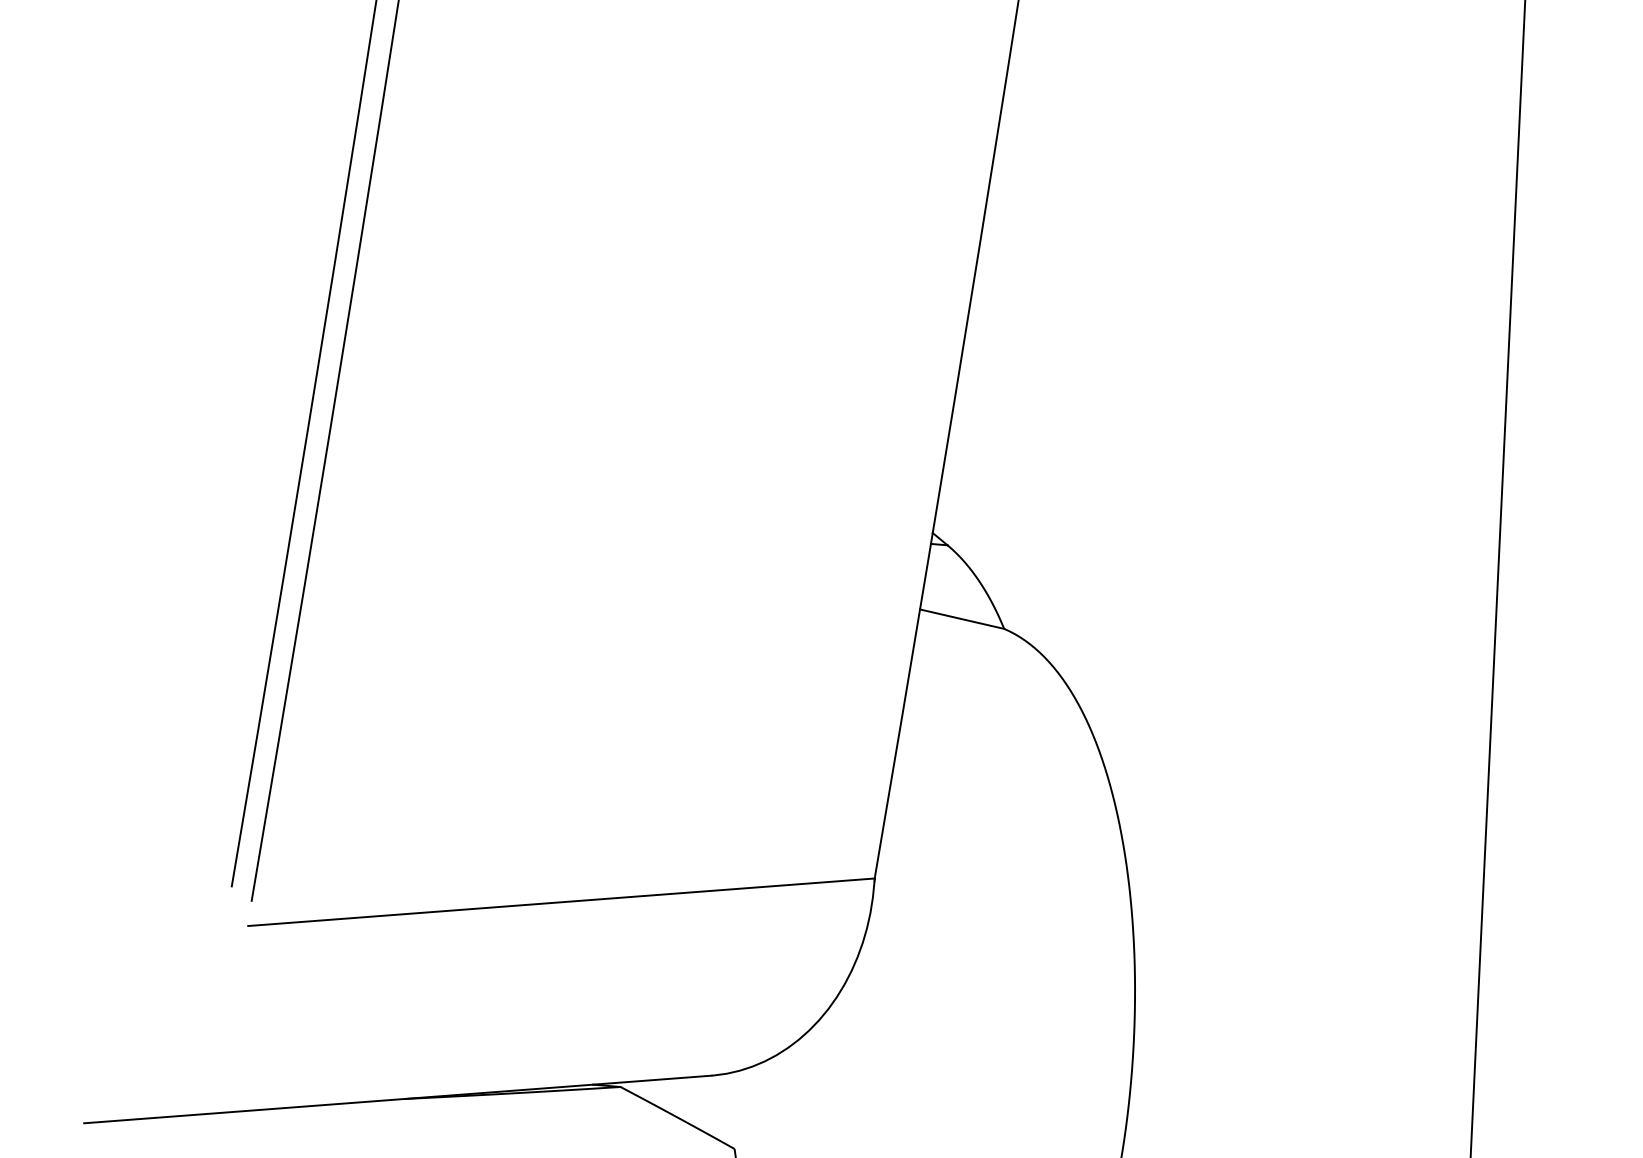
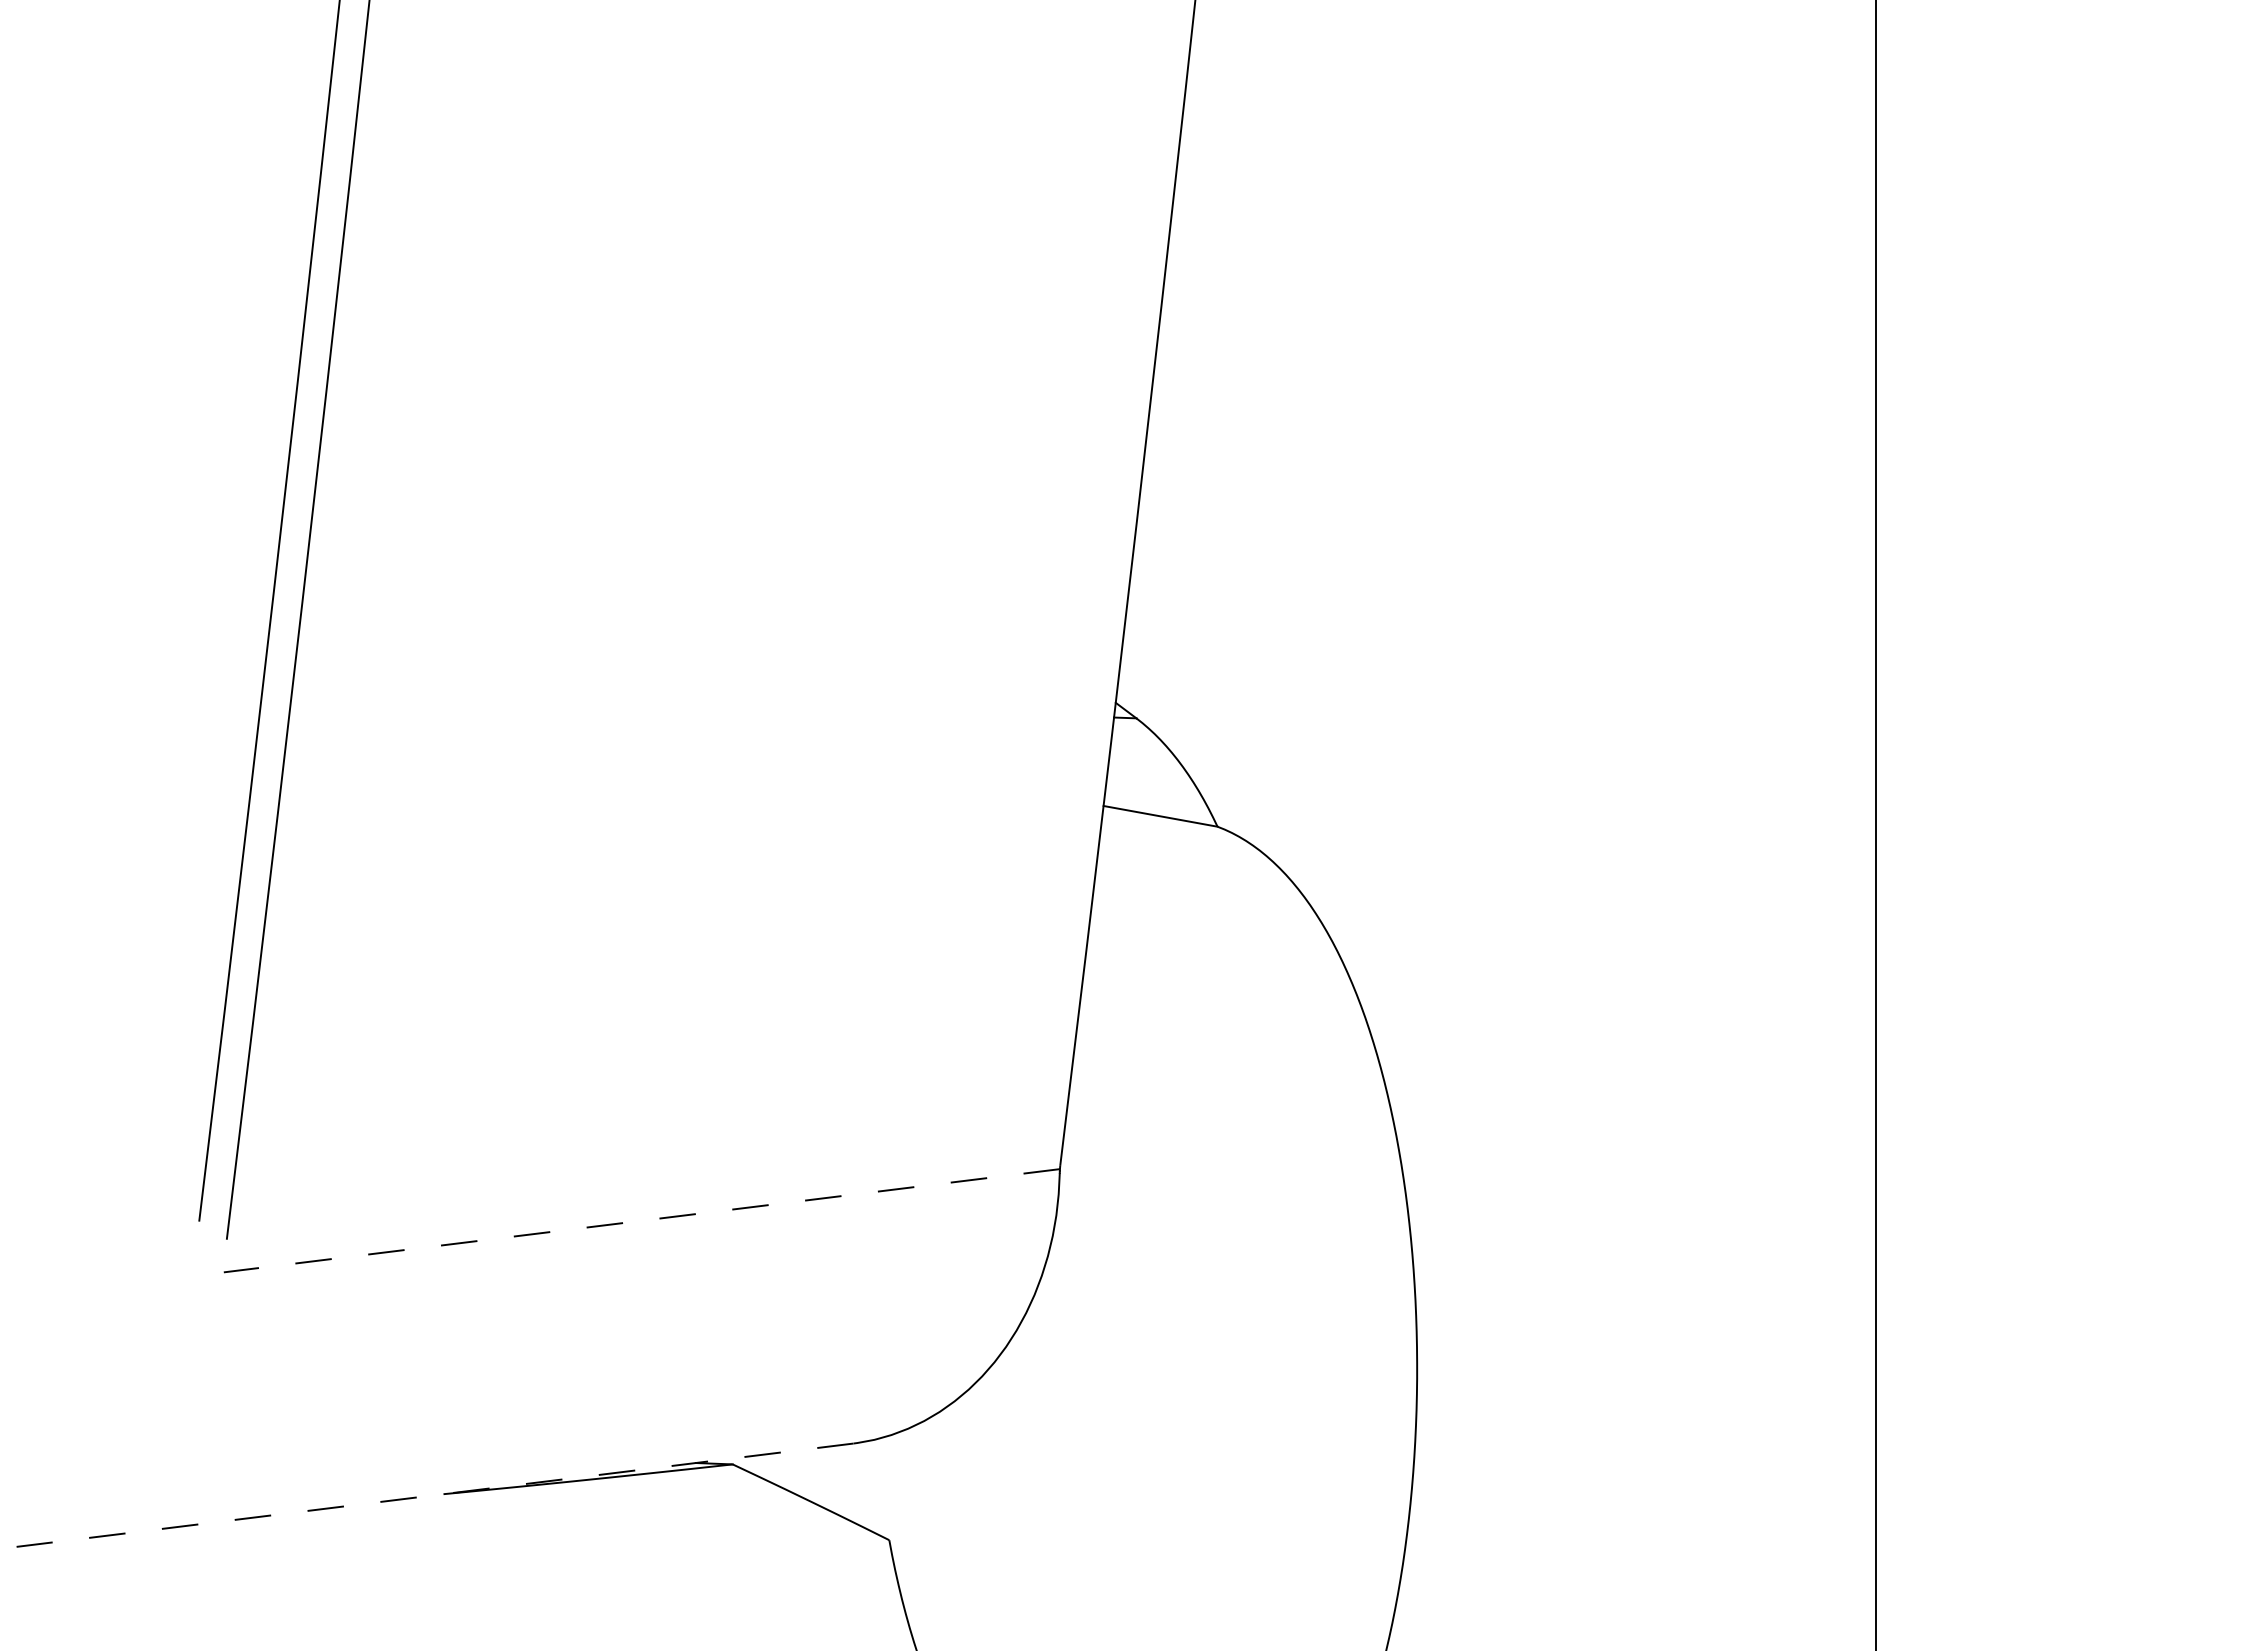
line: (561, 902) -> (641, 1220), solid -> dashed
line: (398, 1099) -> (435, 1495), solid -> dashed

